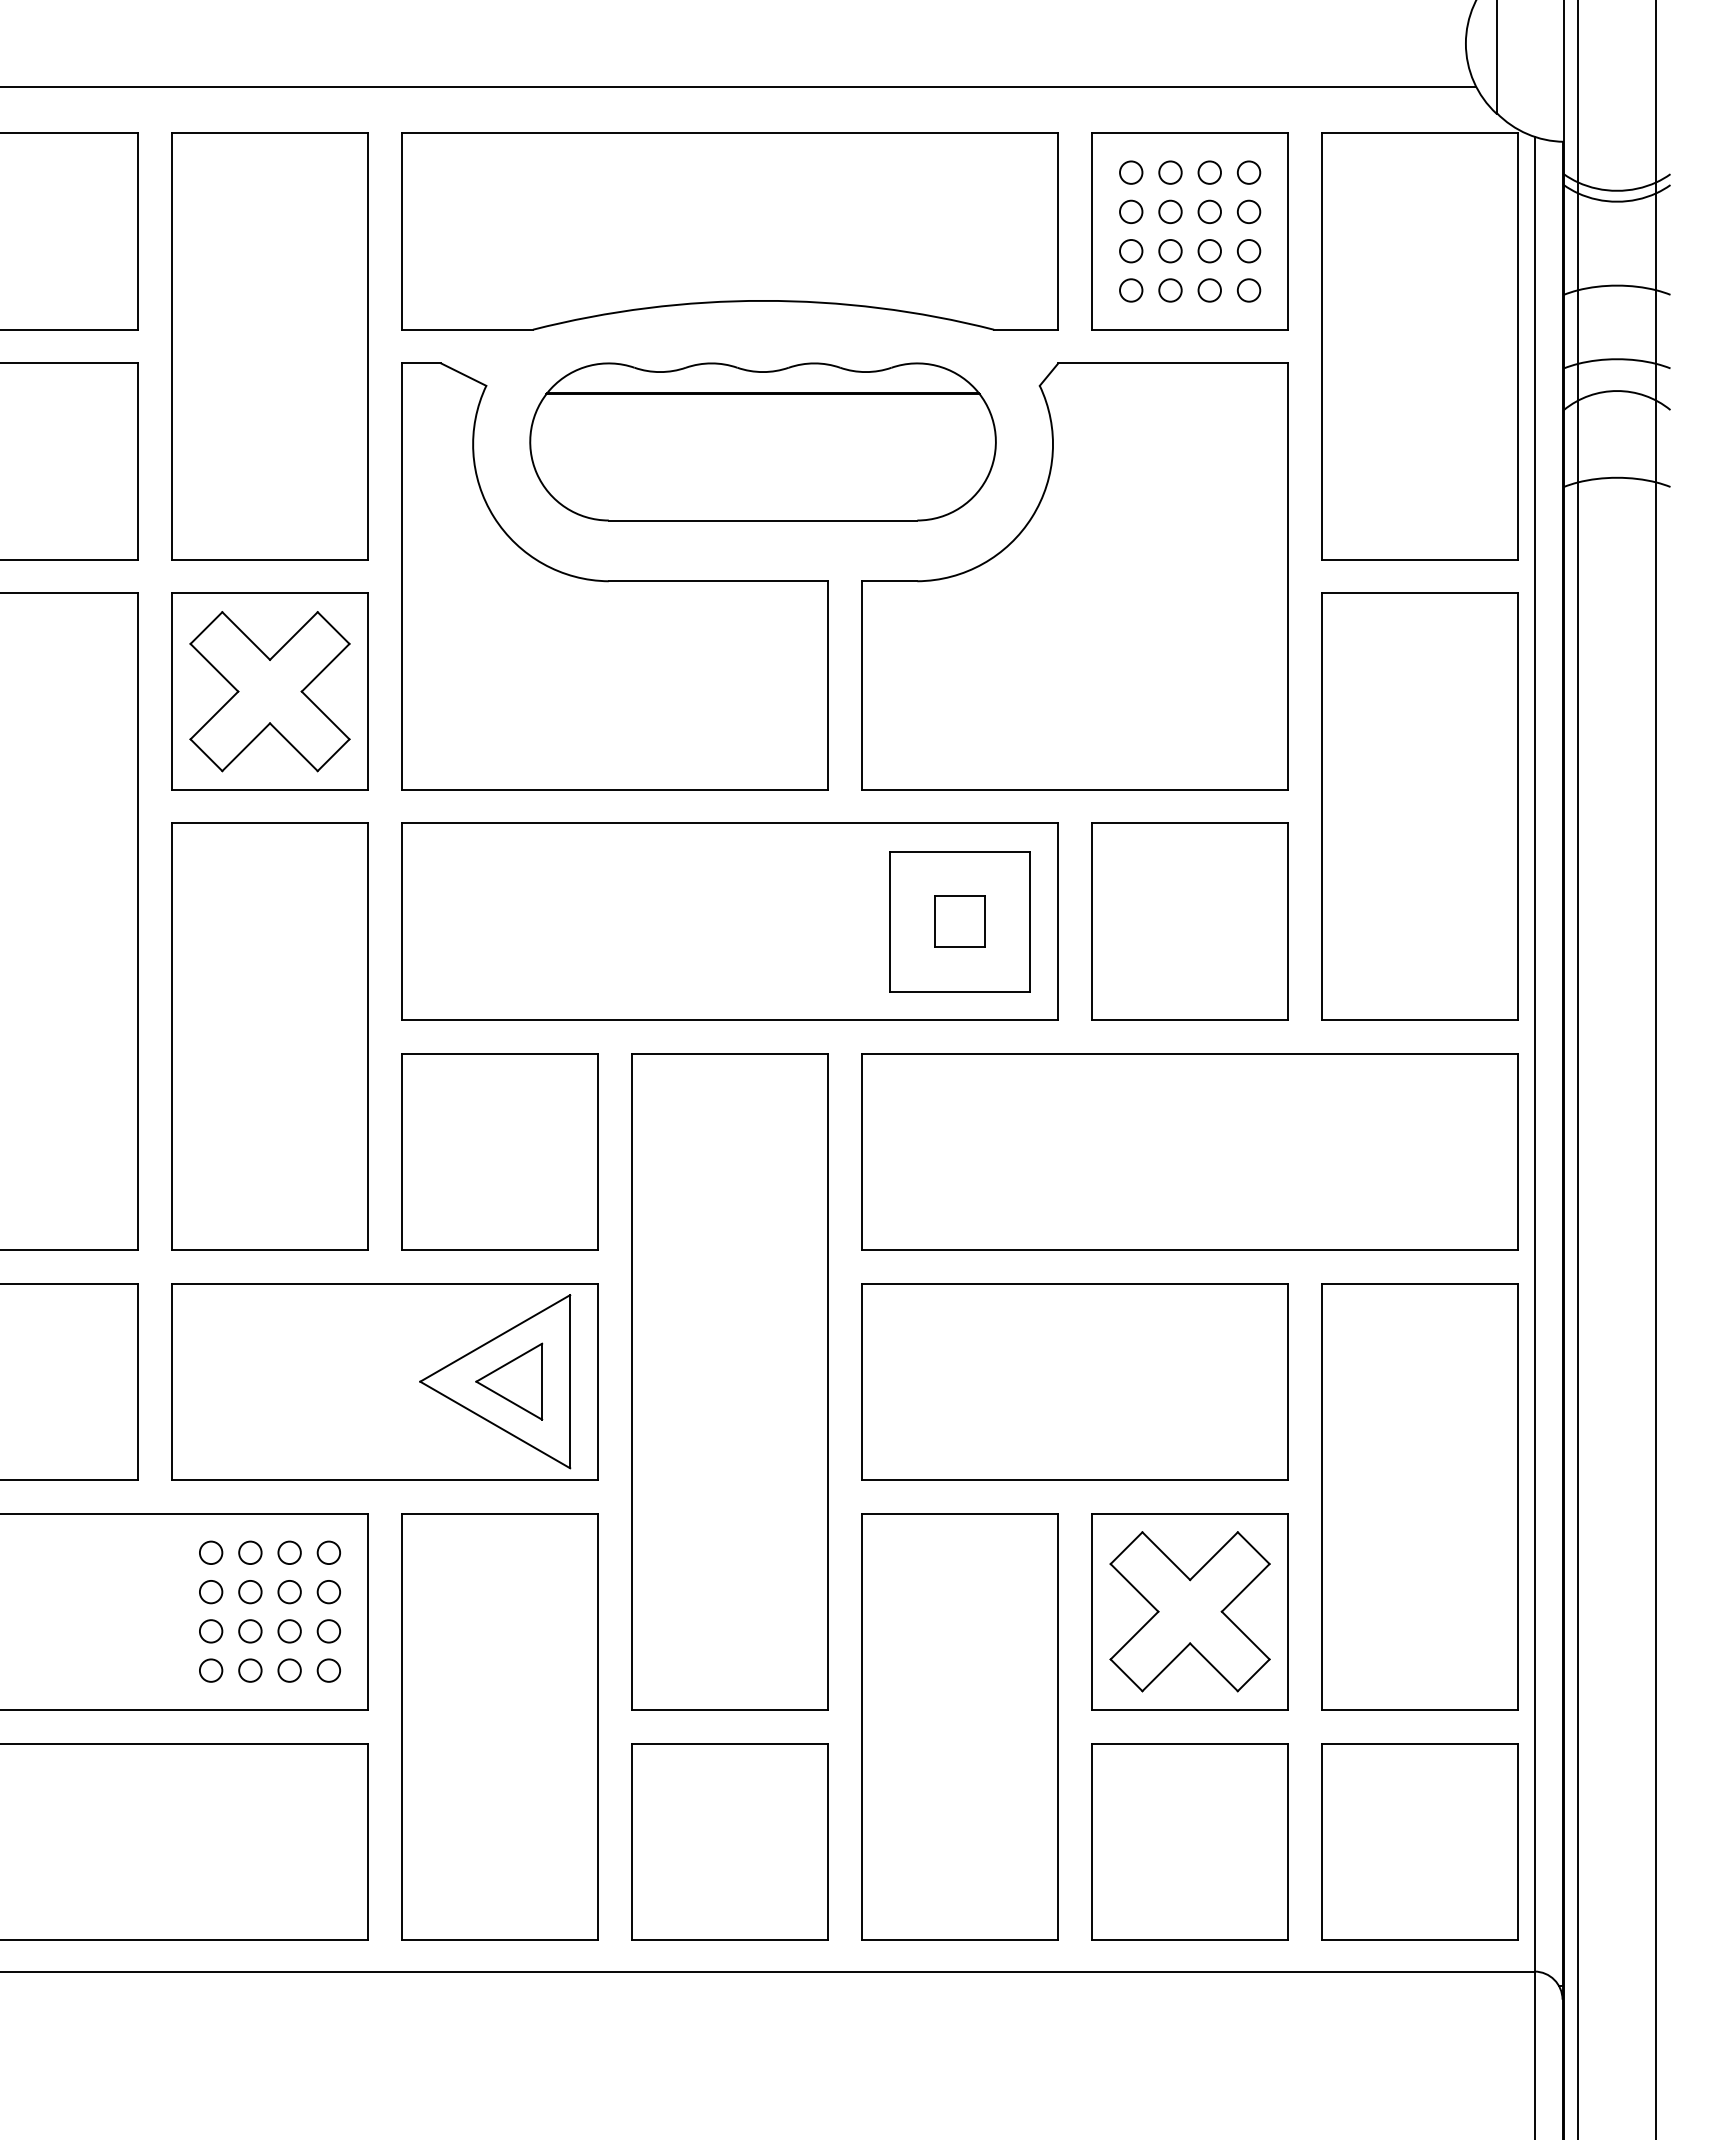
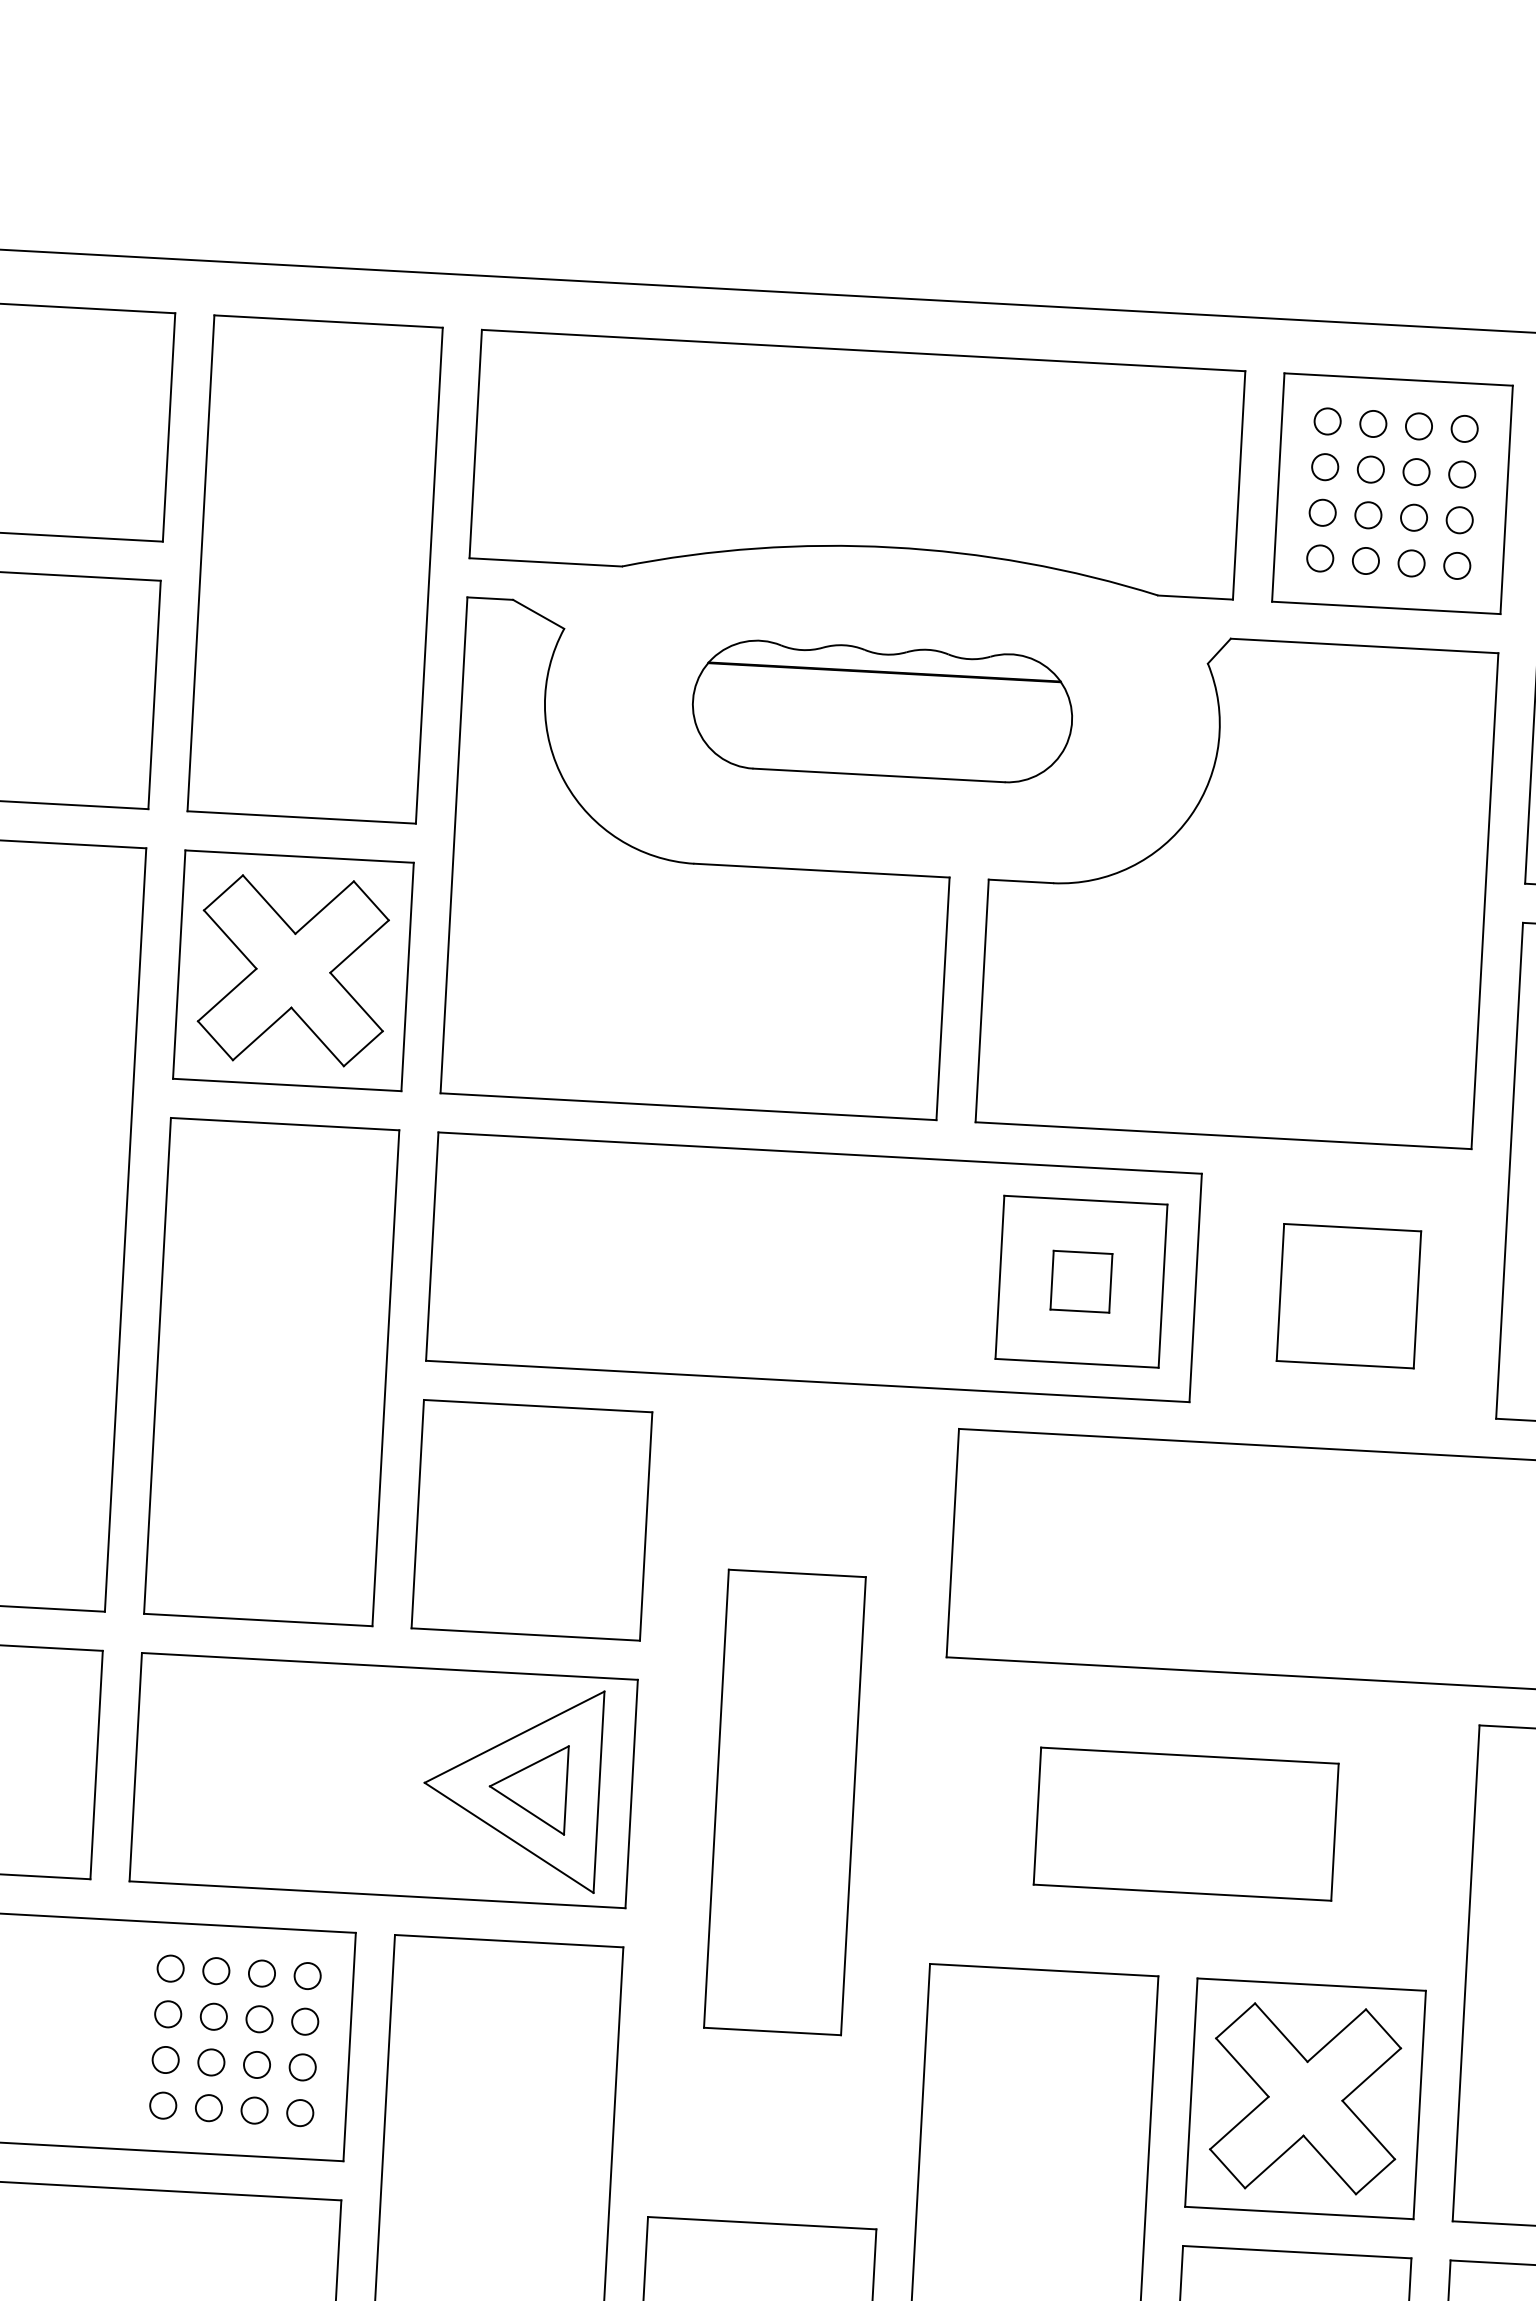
part: (762, 441) -> (881, 710), size x0.7
part: (1189, 921) -> (1348, 1296), size x0.6
part: (729, 1381) -> (784, 1802), size x0.6
part: (1074, 1381) -> (1185, 1823), size x0.6

